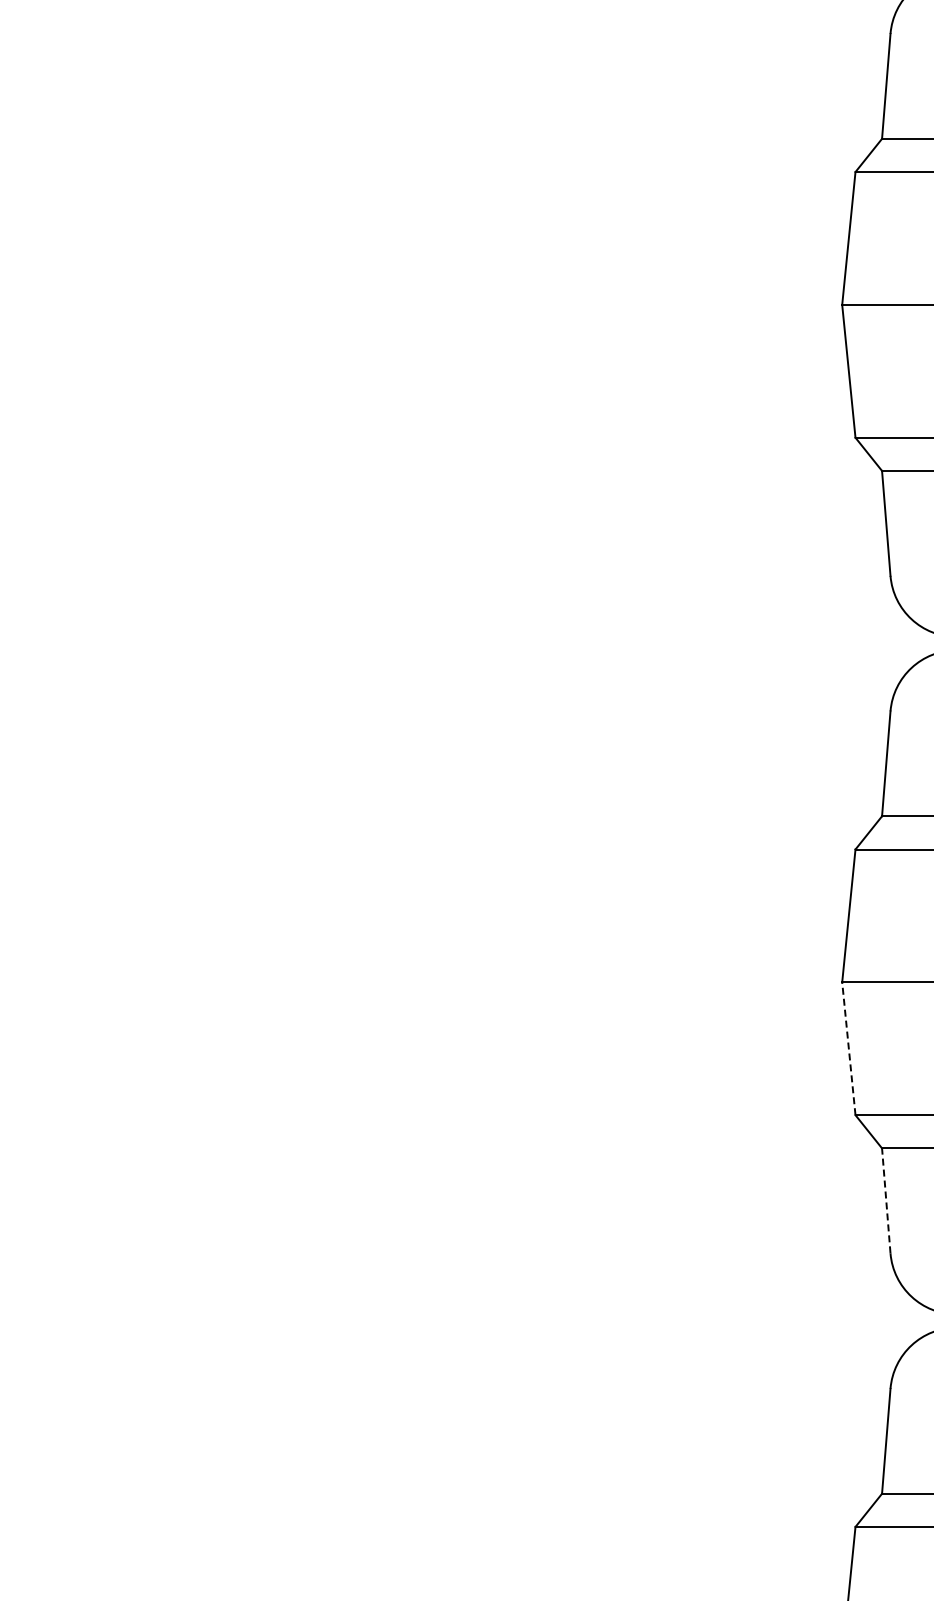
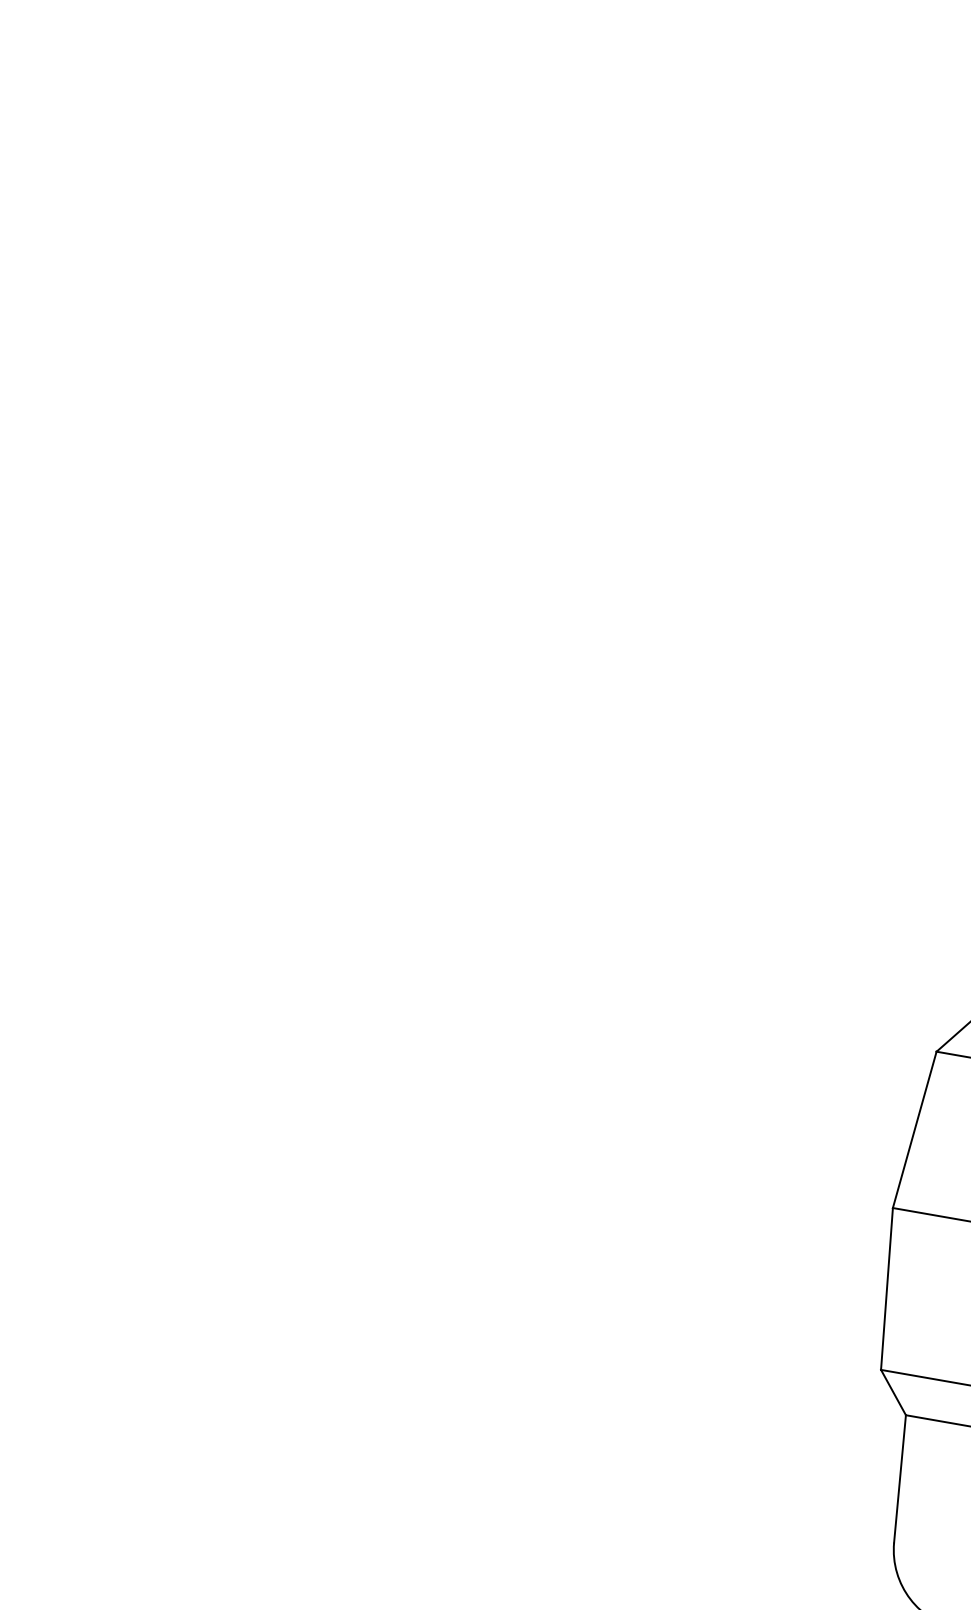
line: (848, 1048) -> (886, 1288), dashed -> solid
line: (886, 1200) -> (900, 1478), dashed -> solid

